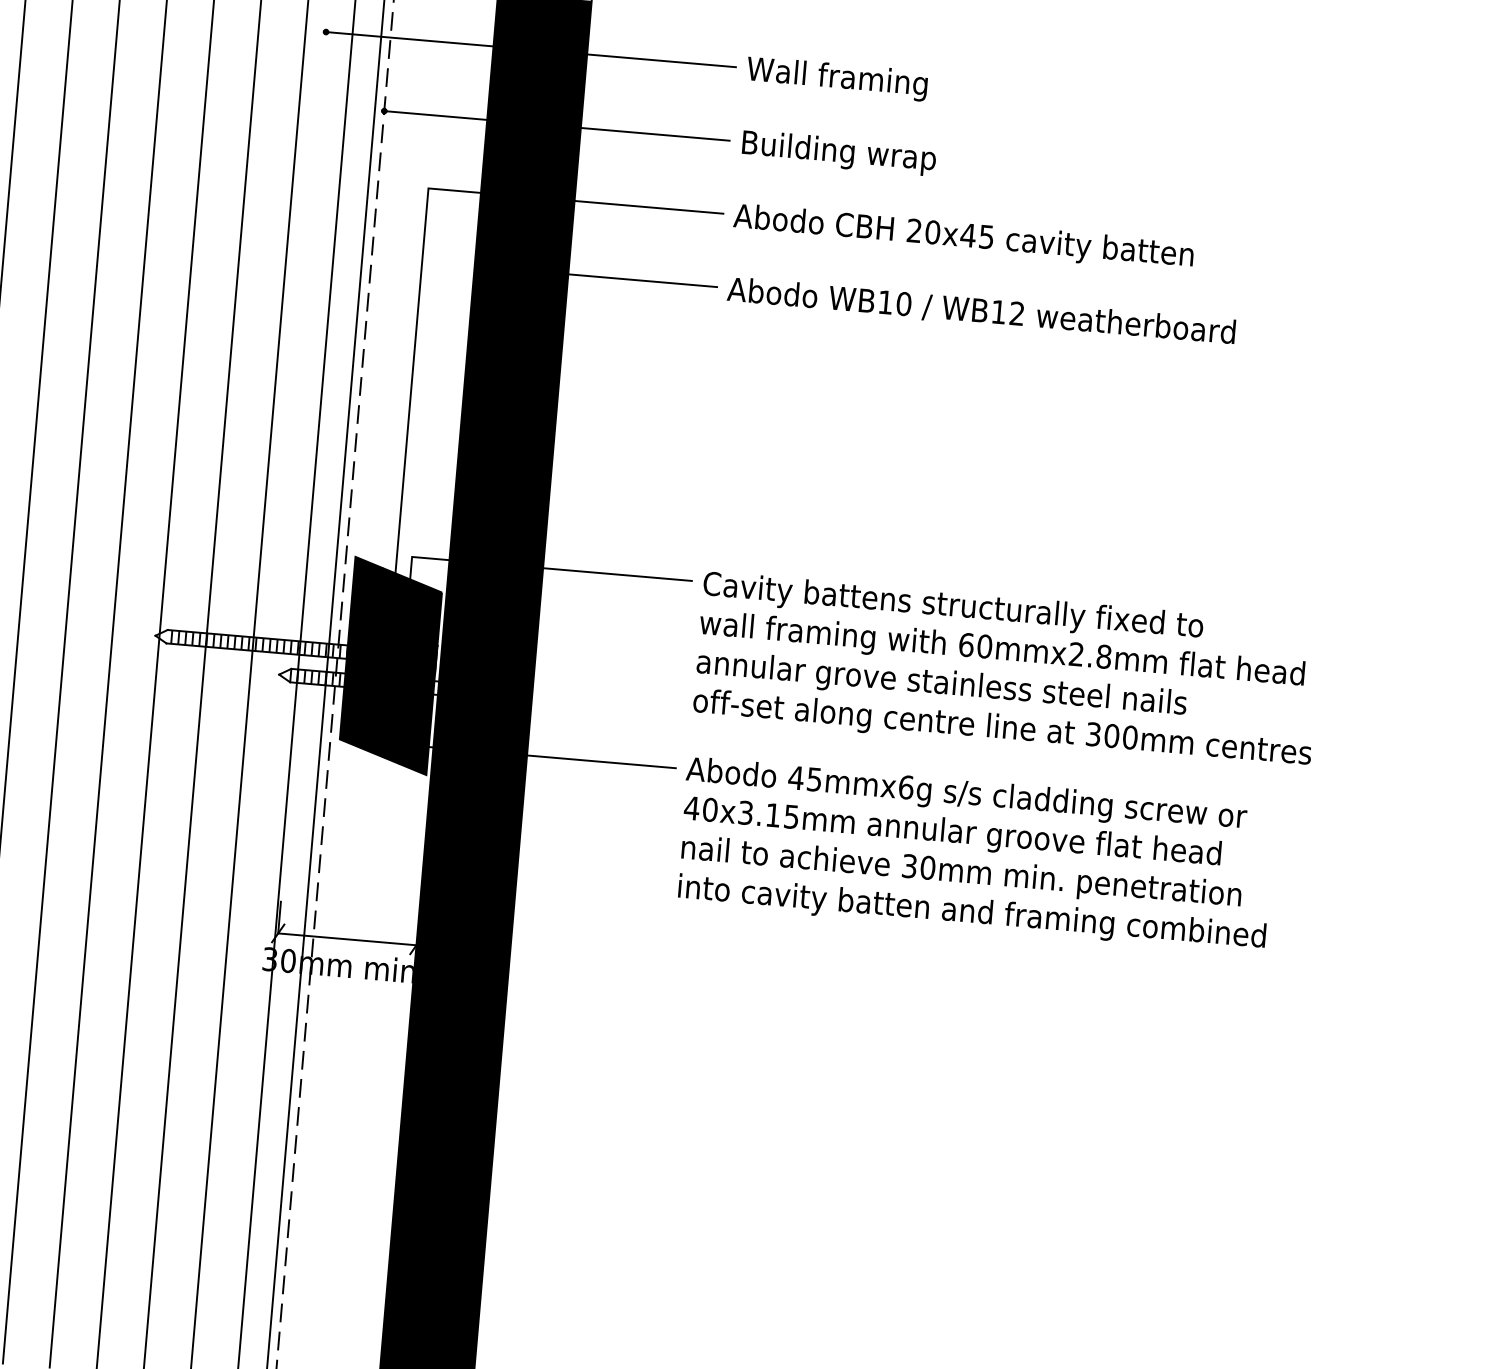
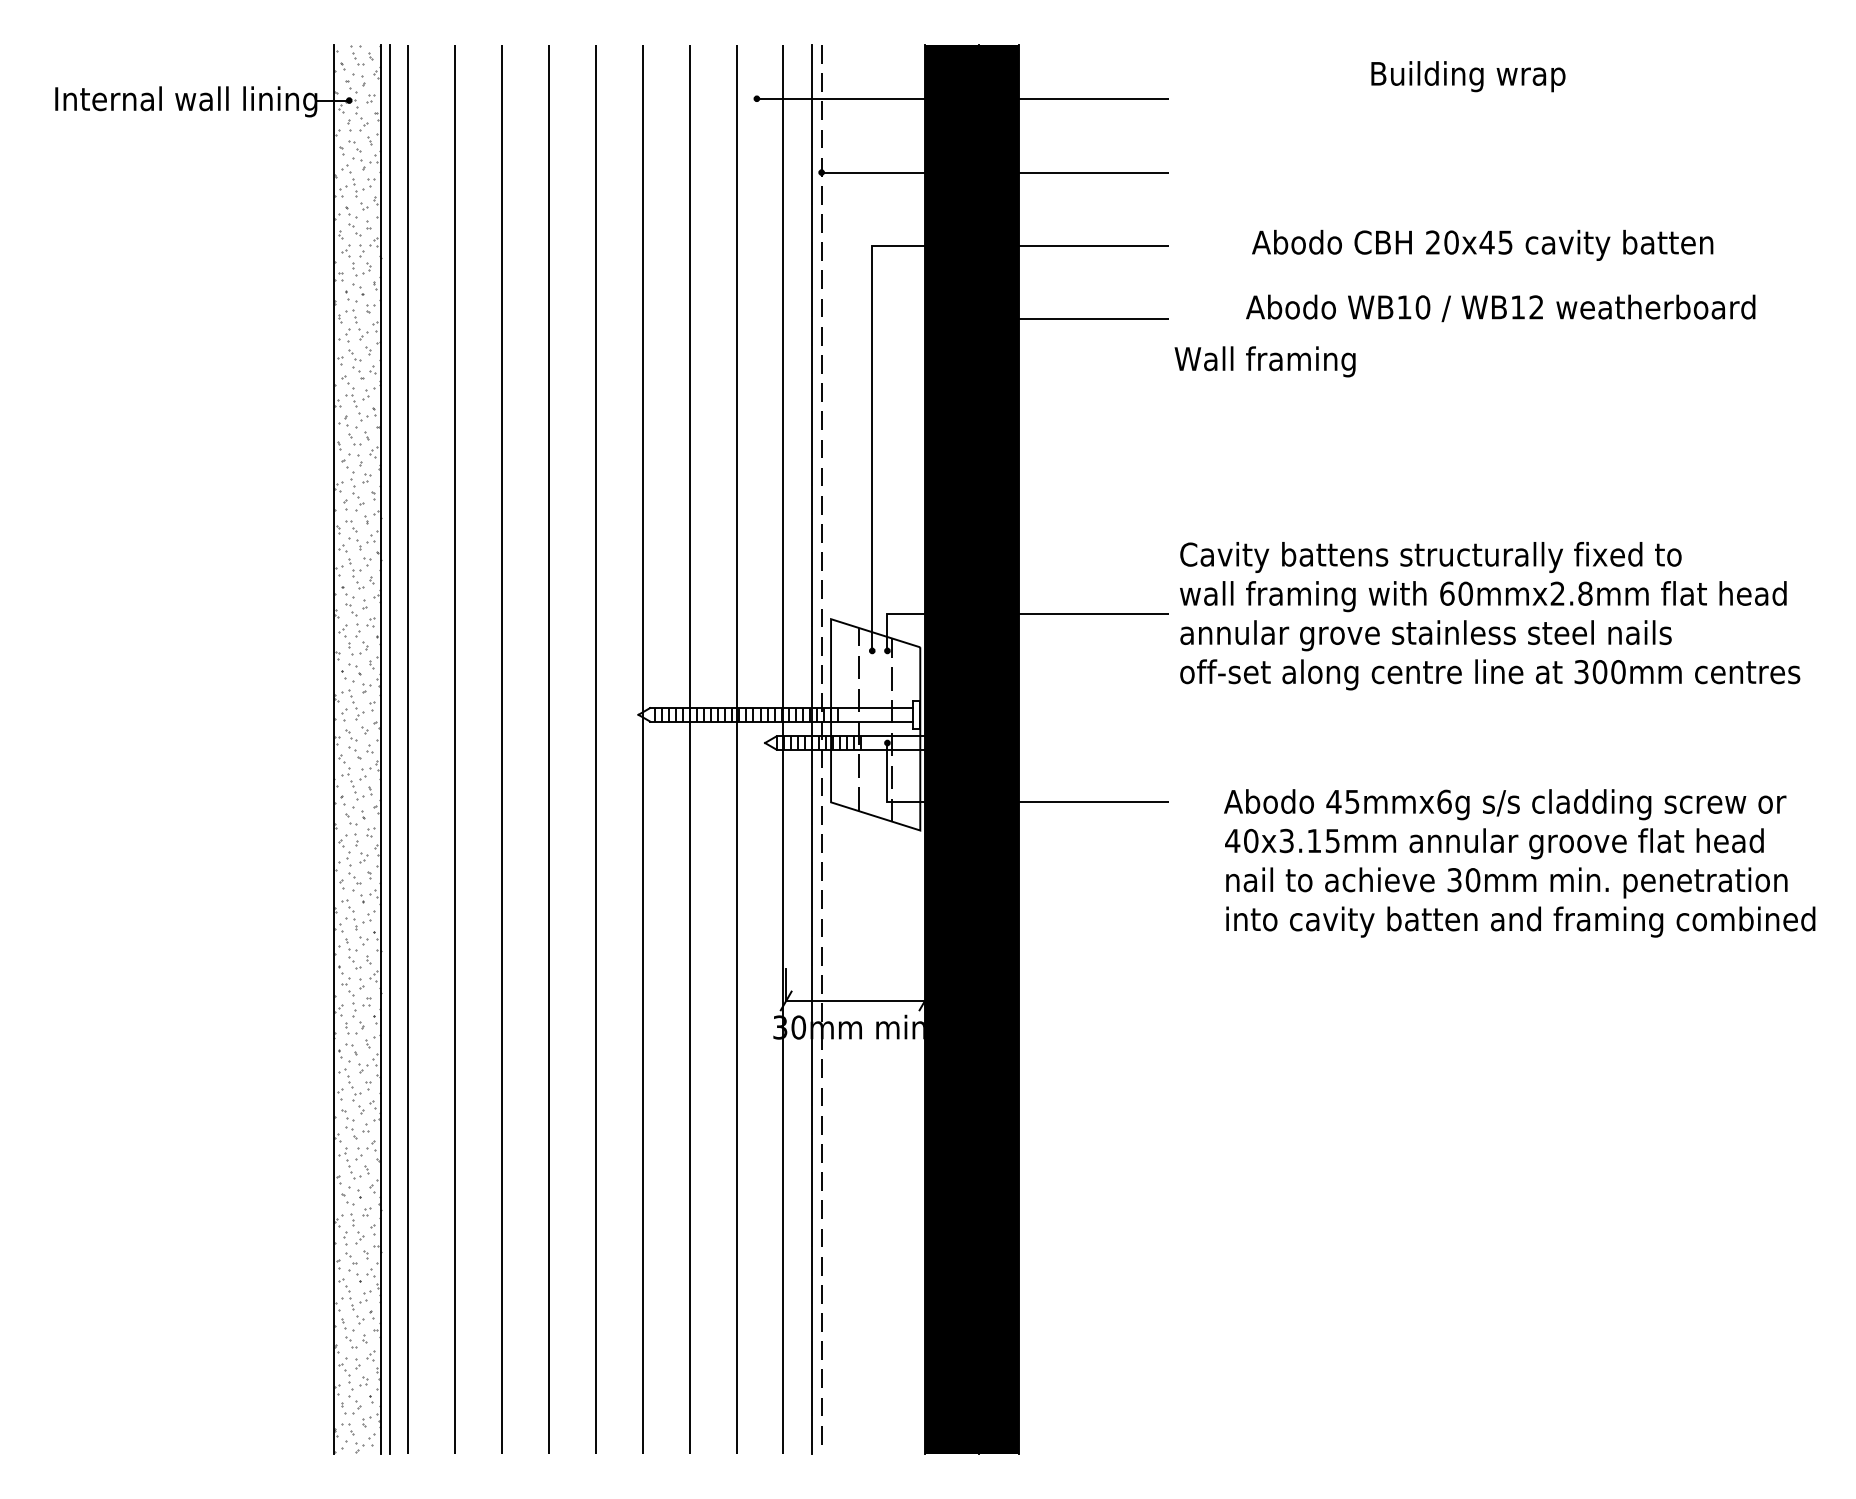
text: (836, 78) -> (1264, 361), moved
text: (839, 153) -> (1468, 76), moved
text: (963, 236) -> (1482, 244), moved
text: (981, 311) -> (1500, 308), moved
fill: (390, 665) -> (875, 724), removed
text: (1007, 671) -> (1490, 616), moved
text: (975, 855) -> (1519, 863), moved

